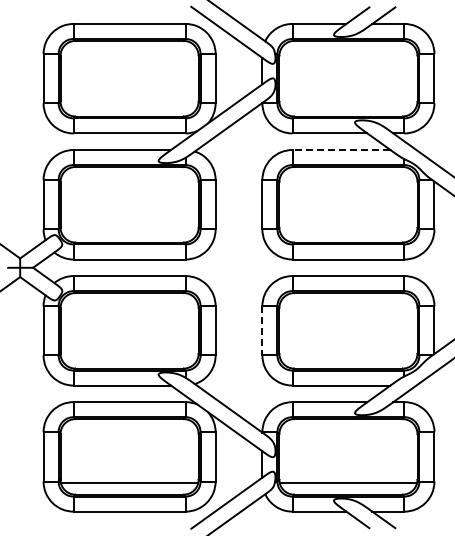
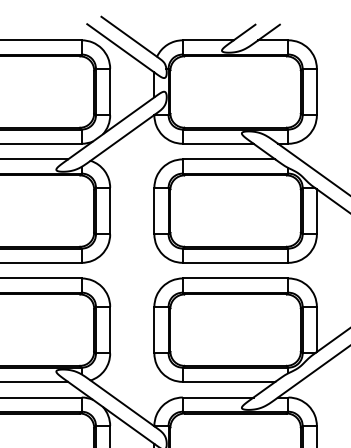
line: (341, 150) -> (229, 159), dashed -> solid
line: (262, 330) -> (154, 329), dashed -> solid

